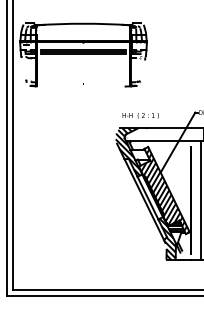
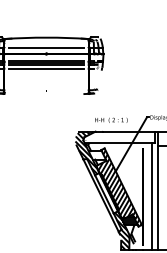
line: (83, 34) -> (46, 47), added
line: (83, 58) -> (46, 68), added
text: (140, 115) -> (111, 120), moved

